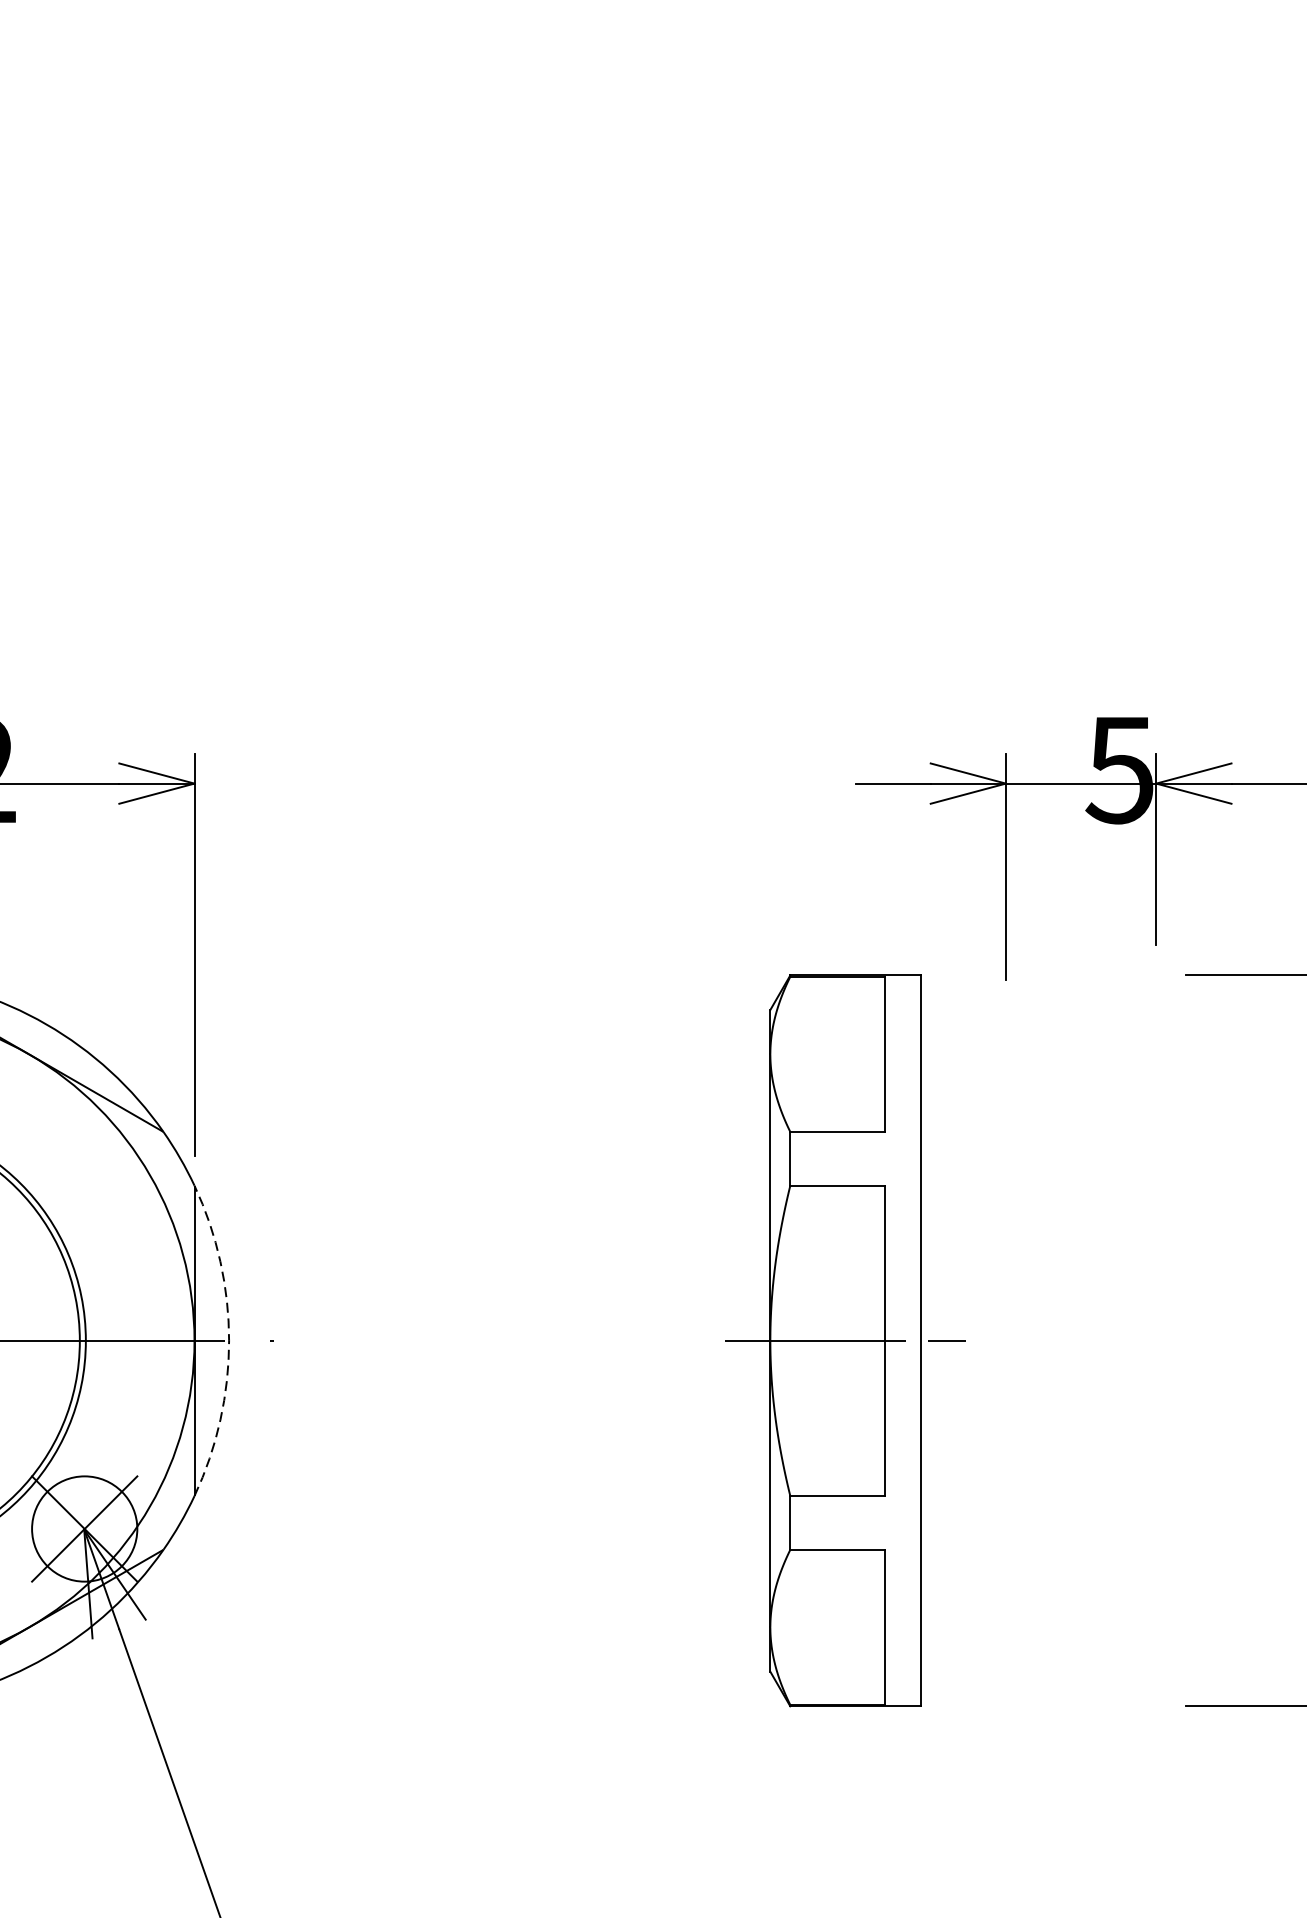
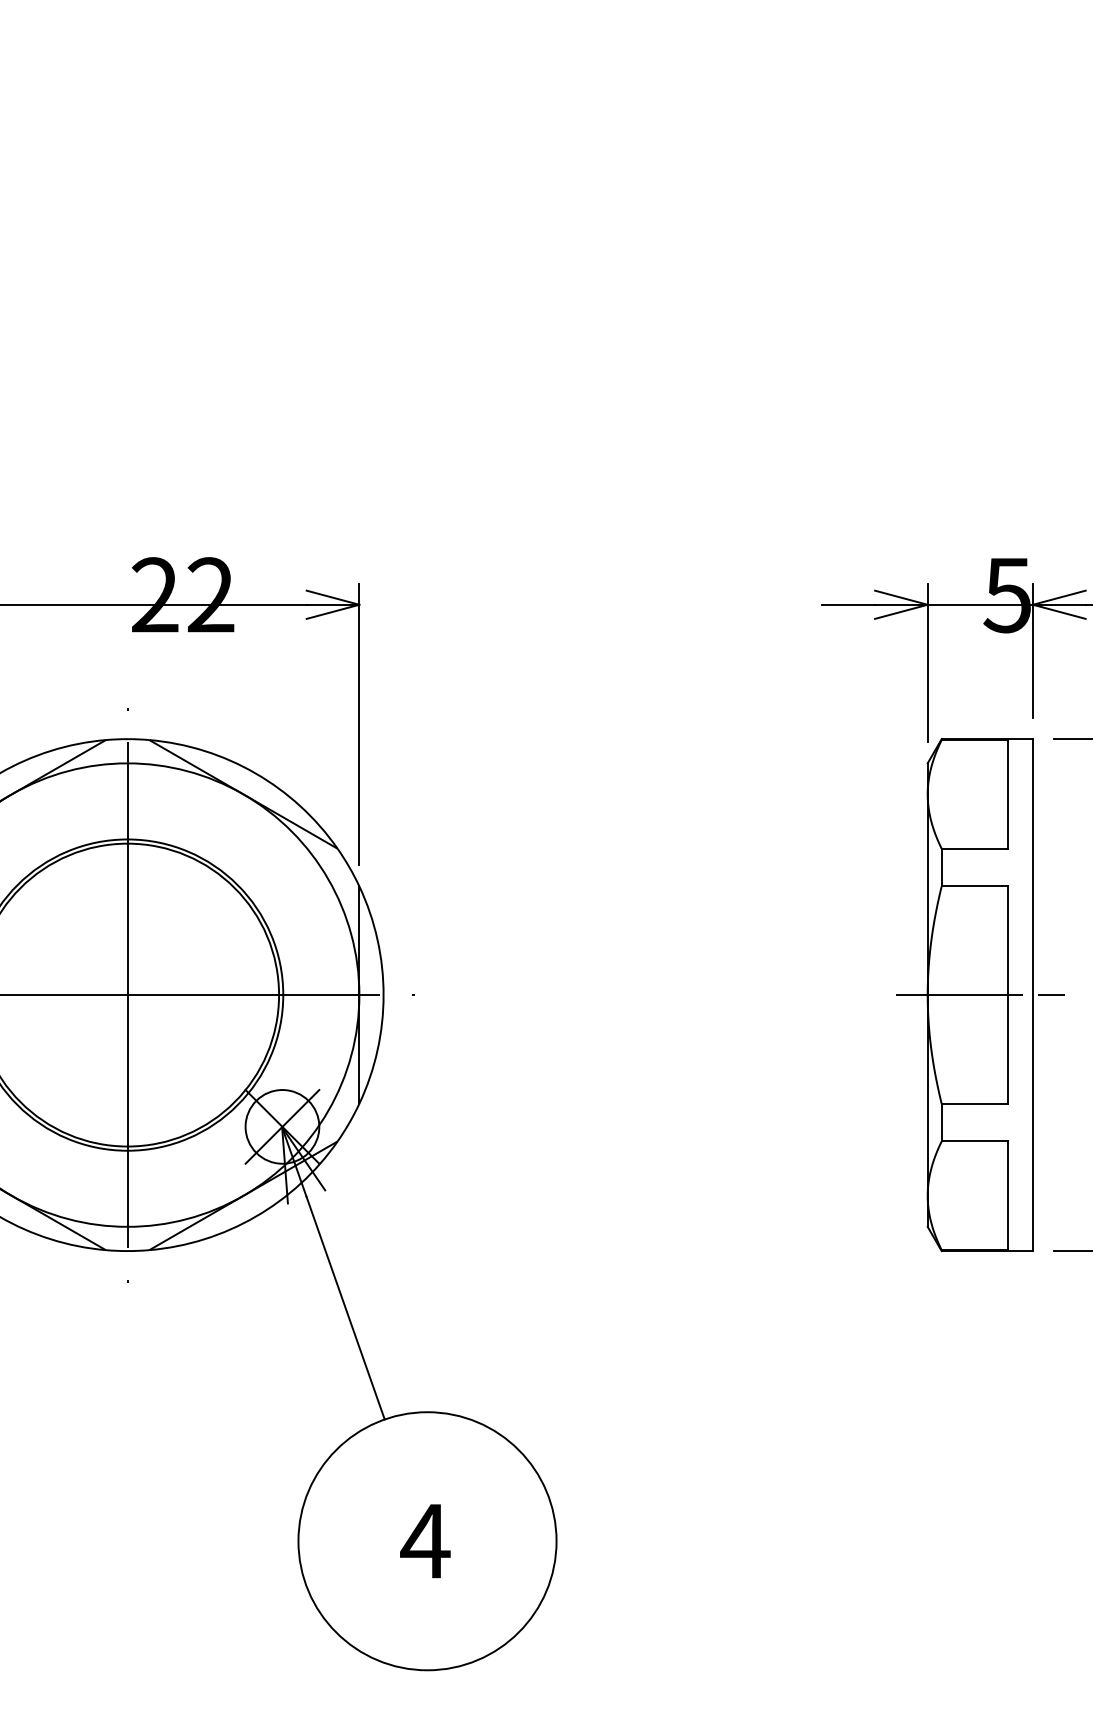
arc: (228, 1341) -> (383, 995), dashed -> solid
part: (845, 1341) -> (980, 995), moved

